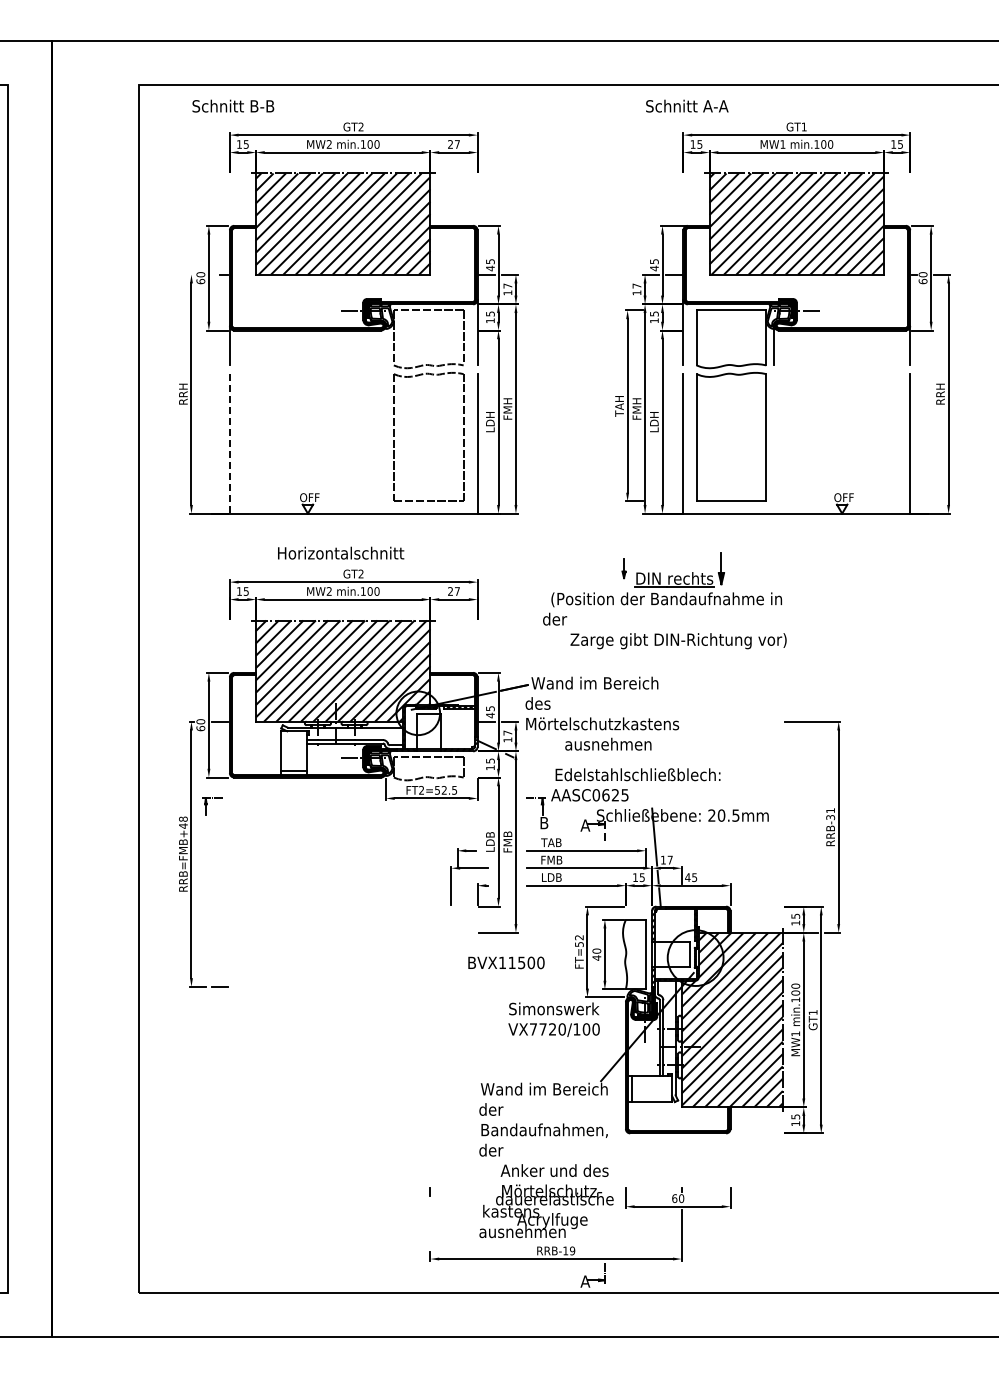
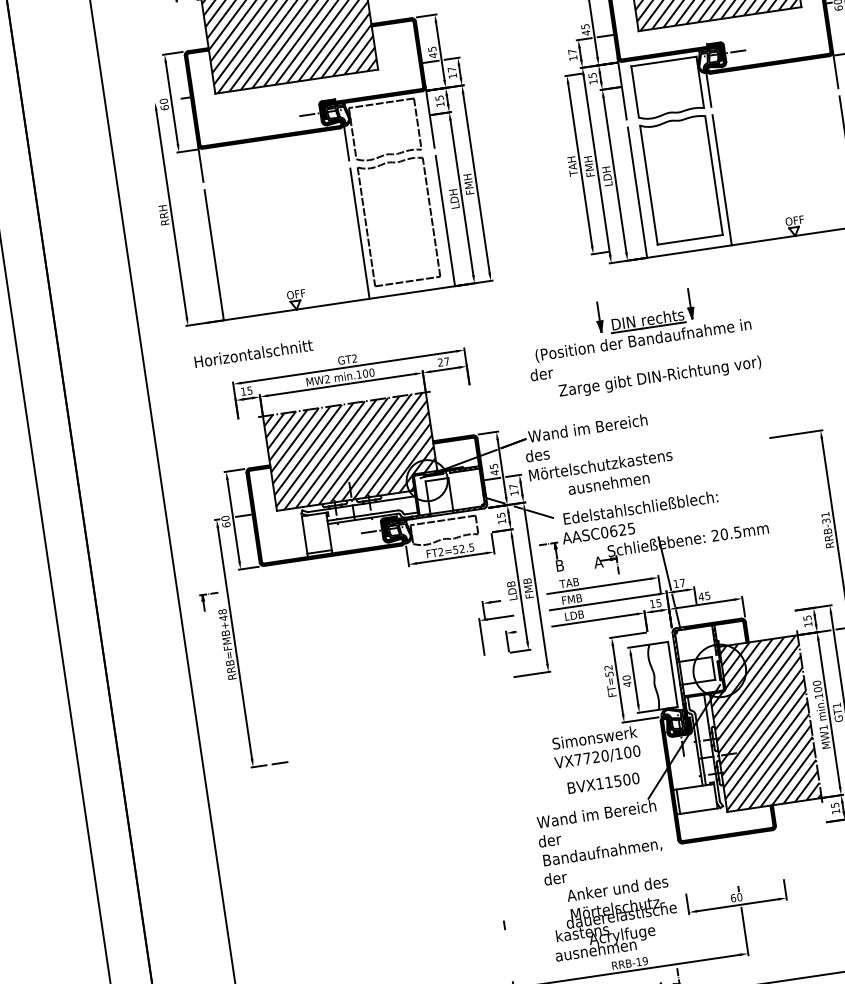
line: (385, 345) -> (345, 141), added
line: (229, 443) -> (213, 254), dashed -> solid
line: (385, 443) -> (359, 233), added
line: (774, 443) -> (722, 179), added
text: (341, 552) -> (254, 352), moved
part: (623, 568) -> (598, 317), size x1.67
line: (531, 765) -> (540, 513), added
part: (212, 806) -> (209, 601), moved
text: (506, 962) -> (603, 782), moved

